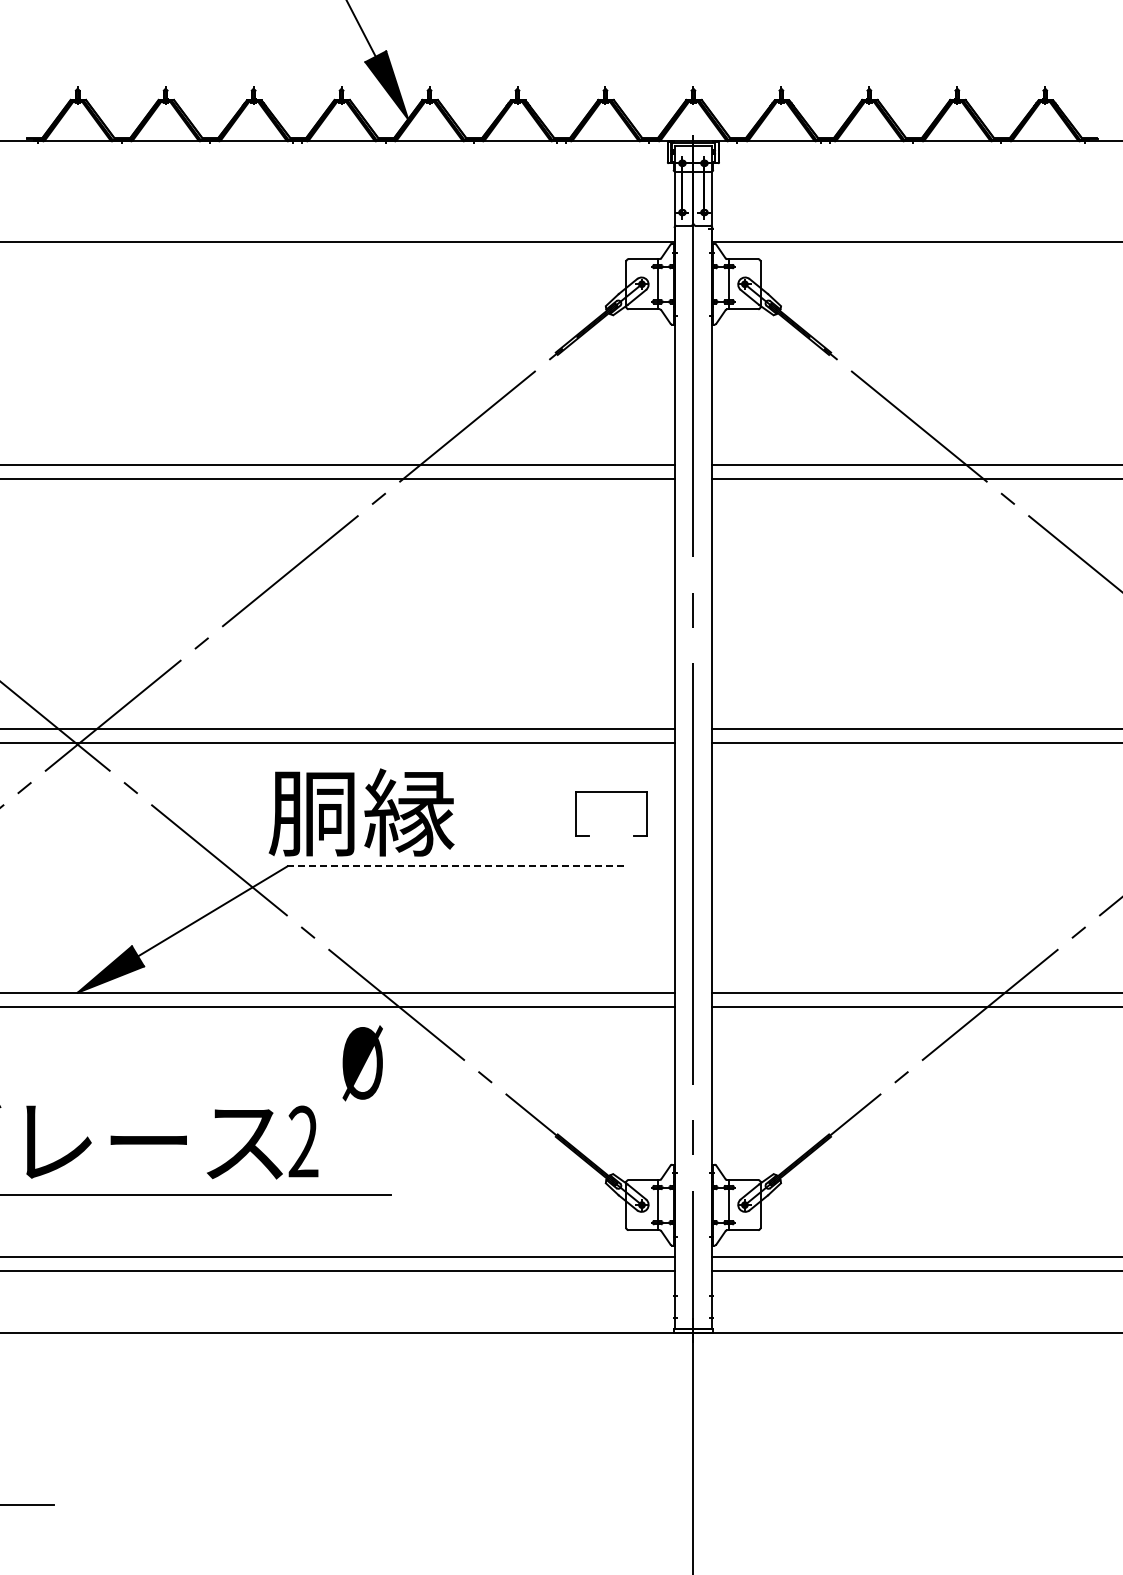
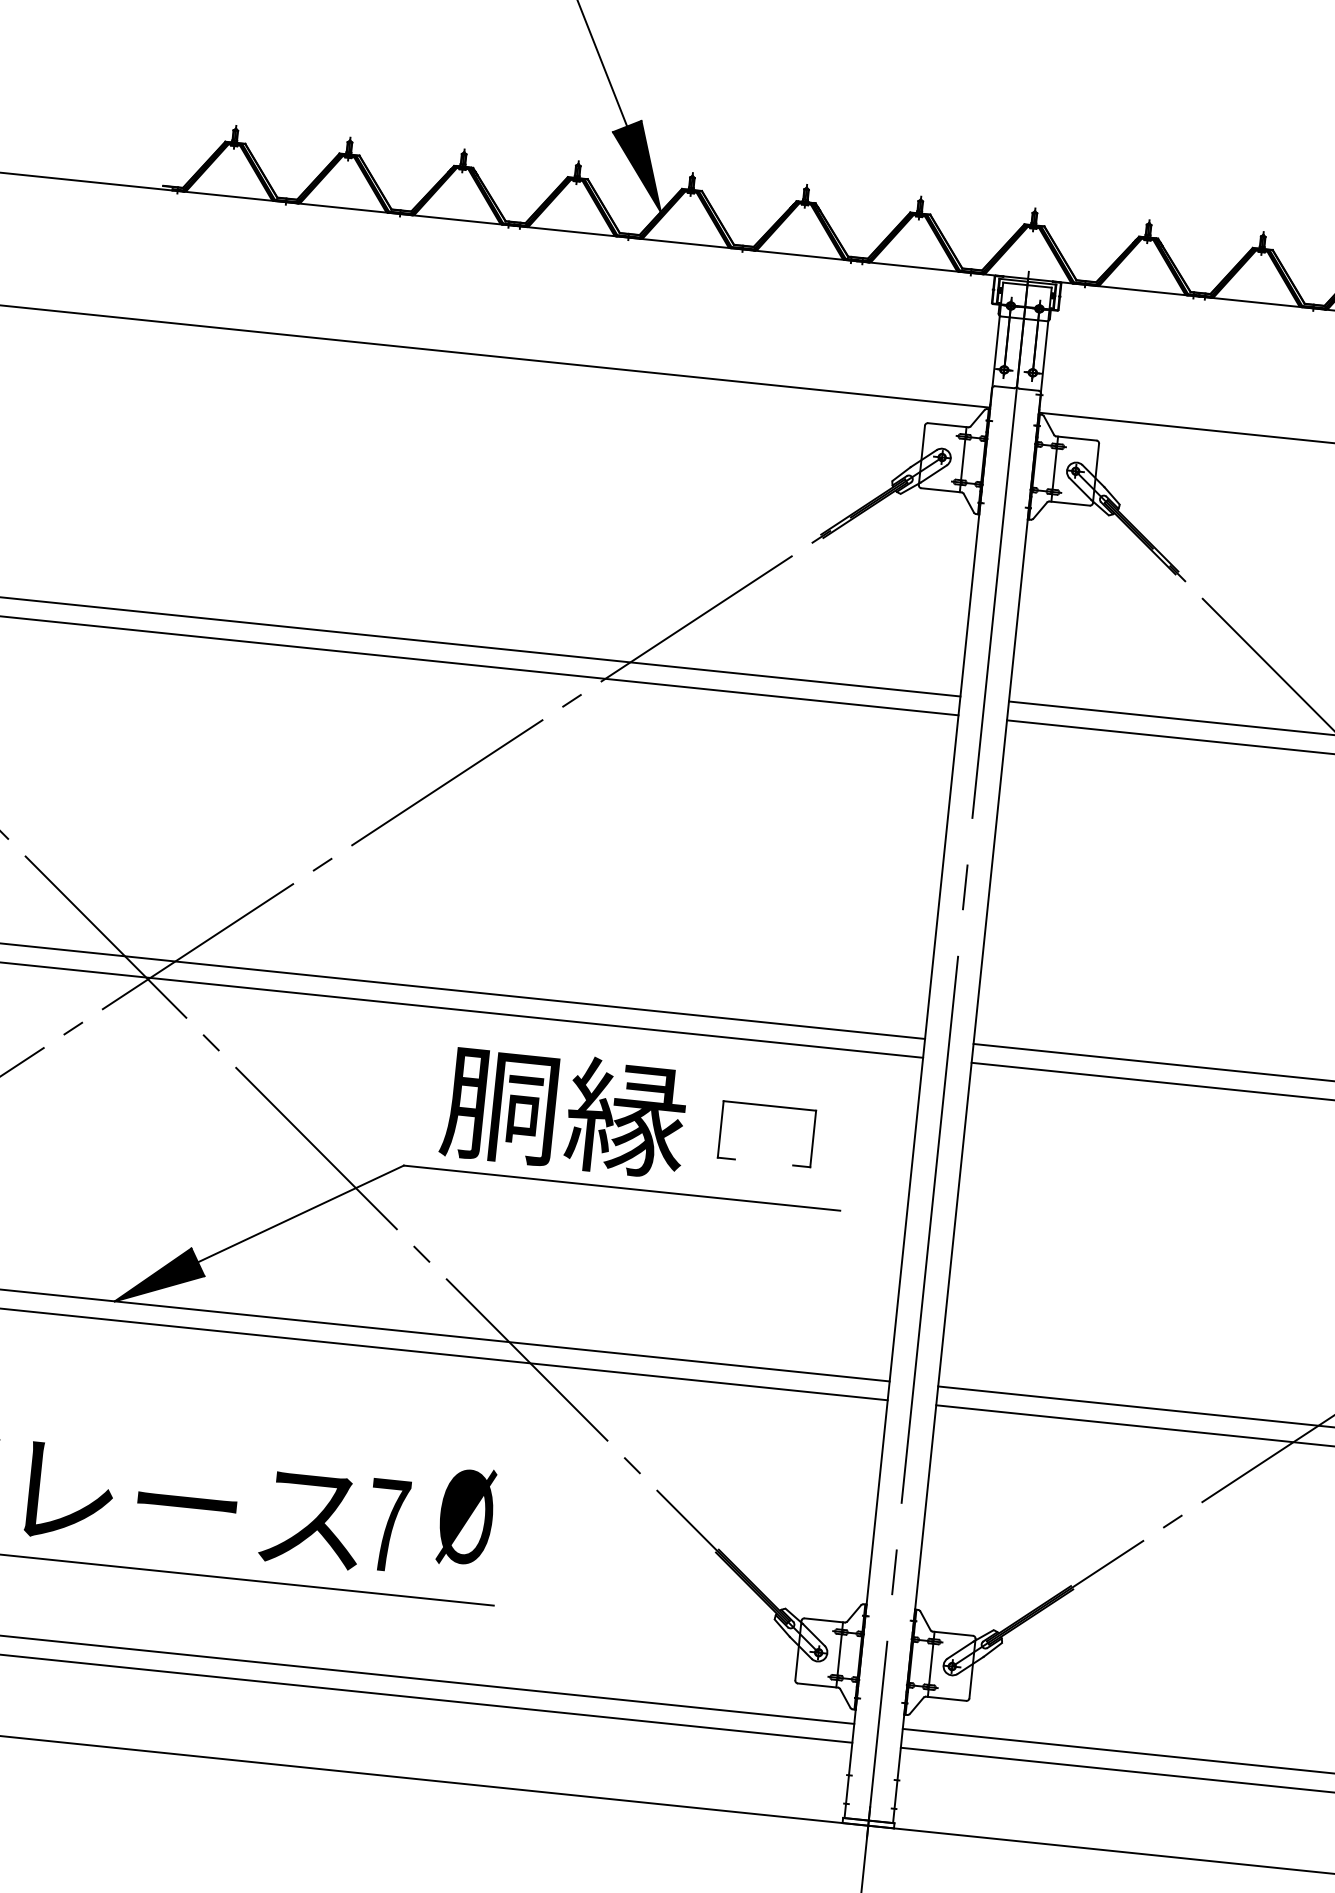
part: (611, 792) -> (769, 1106), moved
text: (361, 812) -> (564, 1111), moved
line: (455, 866) -> (622, 1188), dashed -> solid
text: (362, 1063) -> (466, 1517), moved
text: (303, 1141) -> (387, 1524), 2 -> 7

